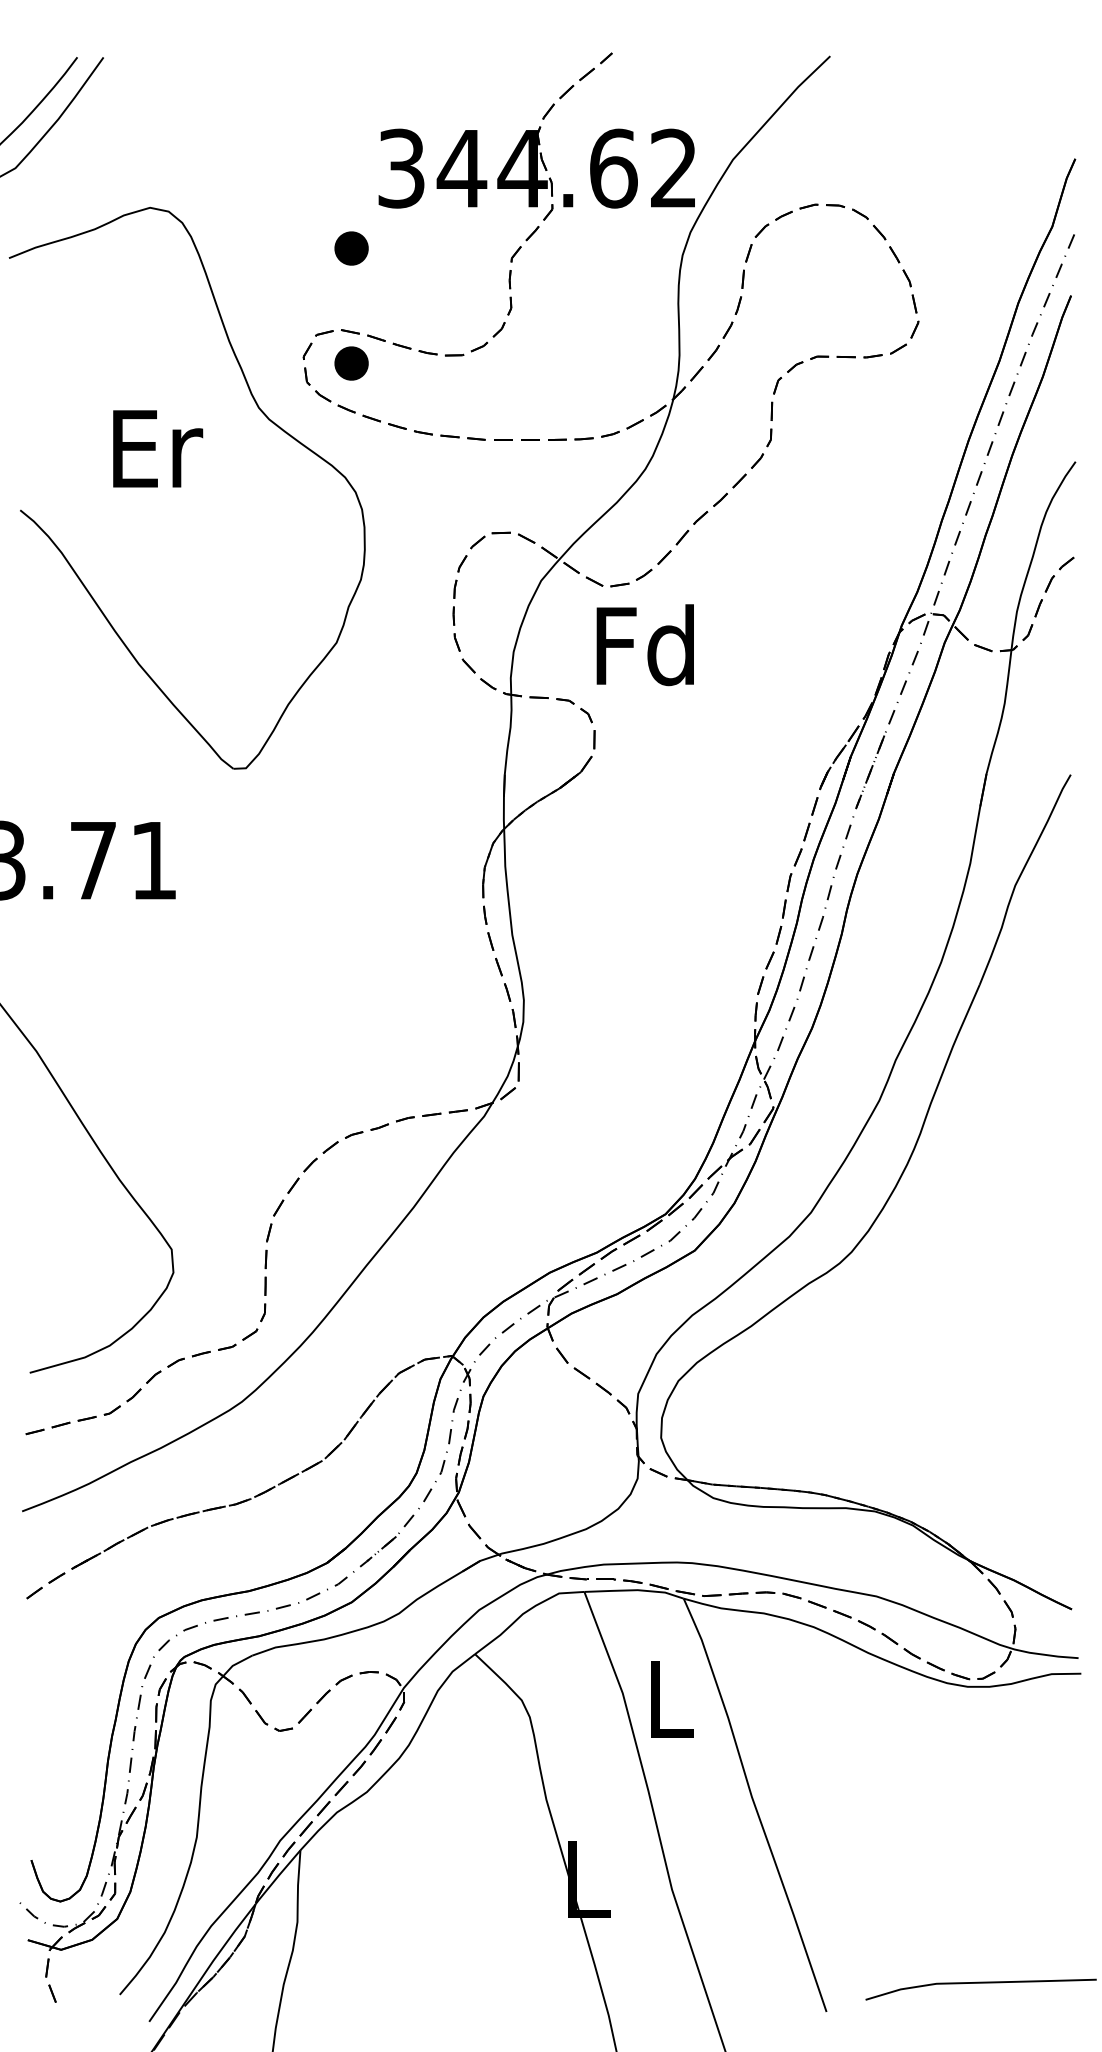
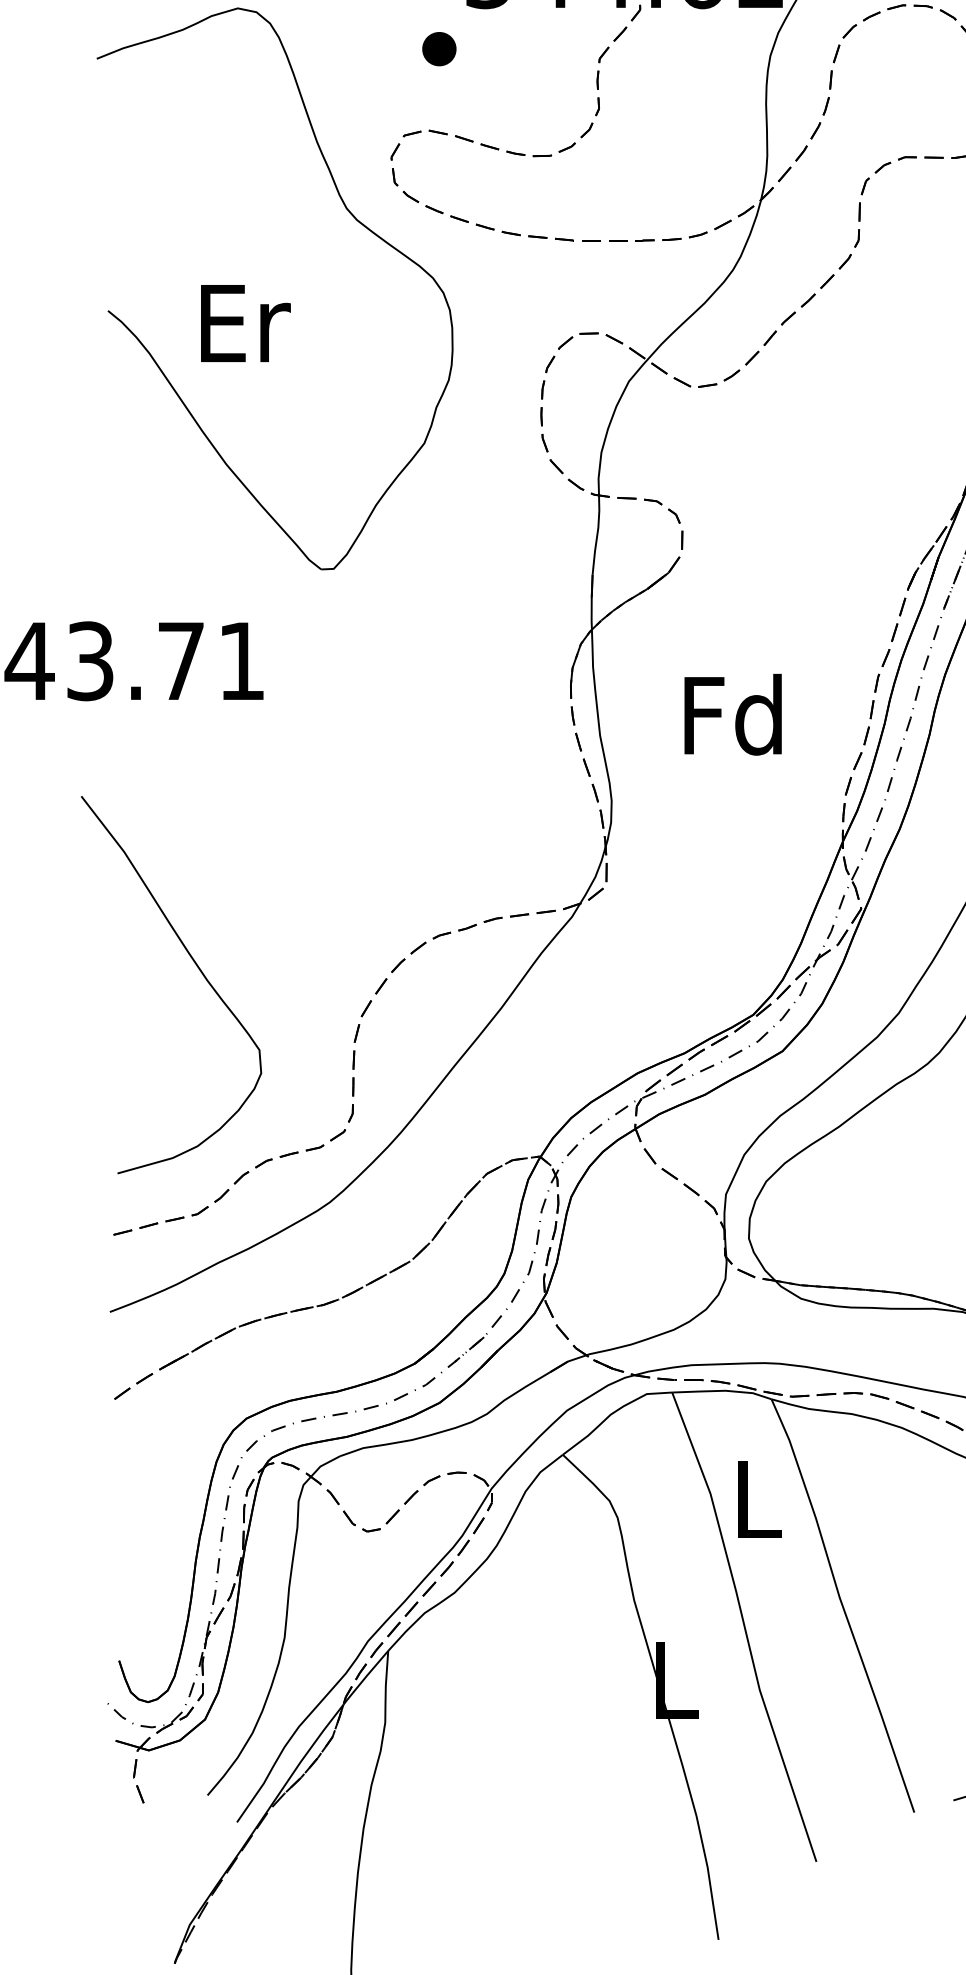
part: (351, 363) -> (439, 164), removed
text: (158, 448) -> (246, 323), moved
text: (644, 645) -> (732, 715), moved

